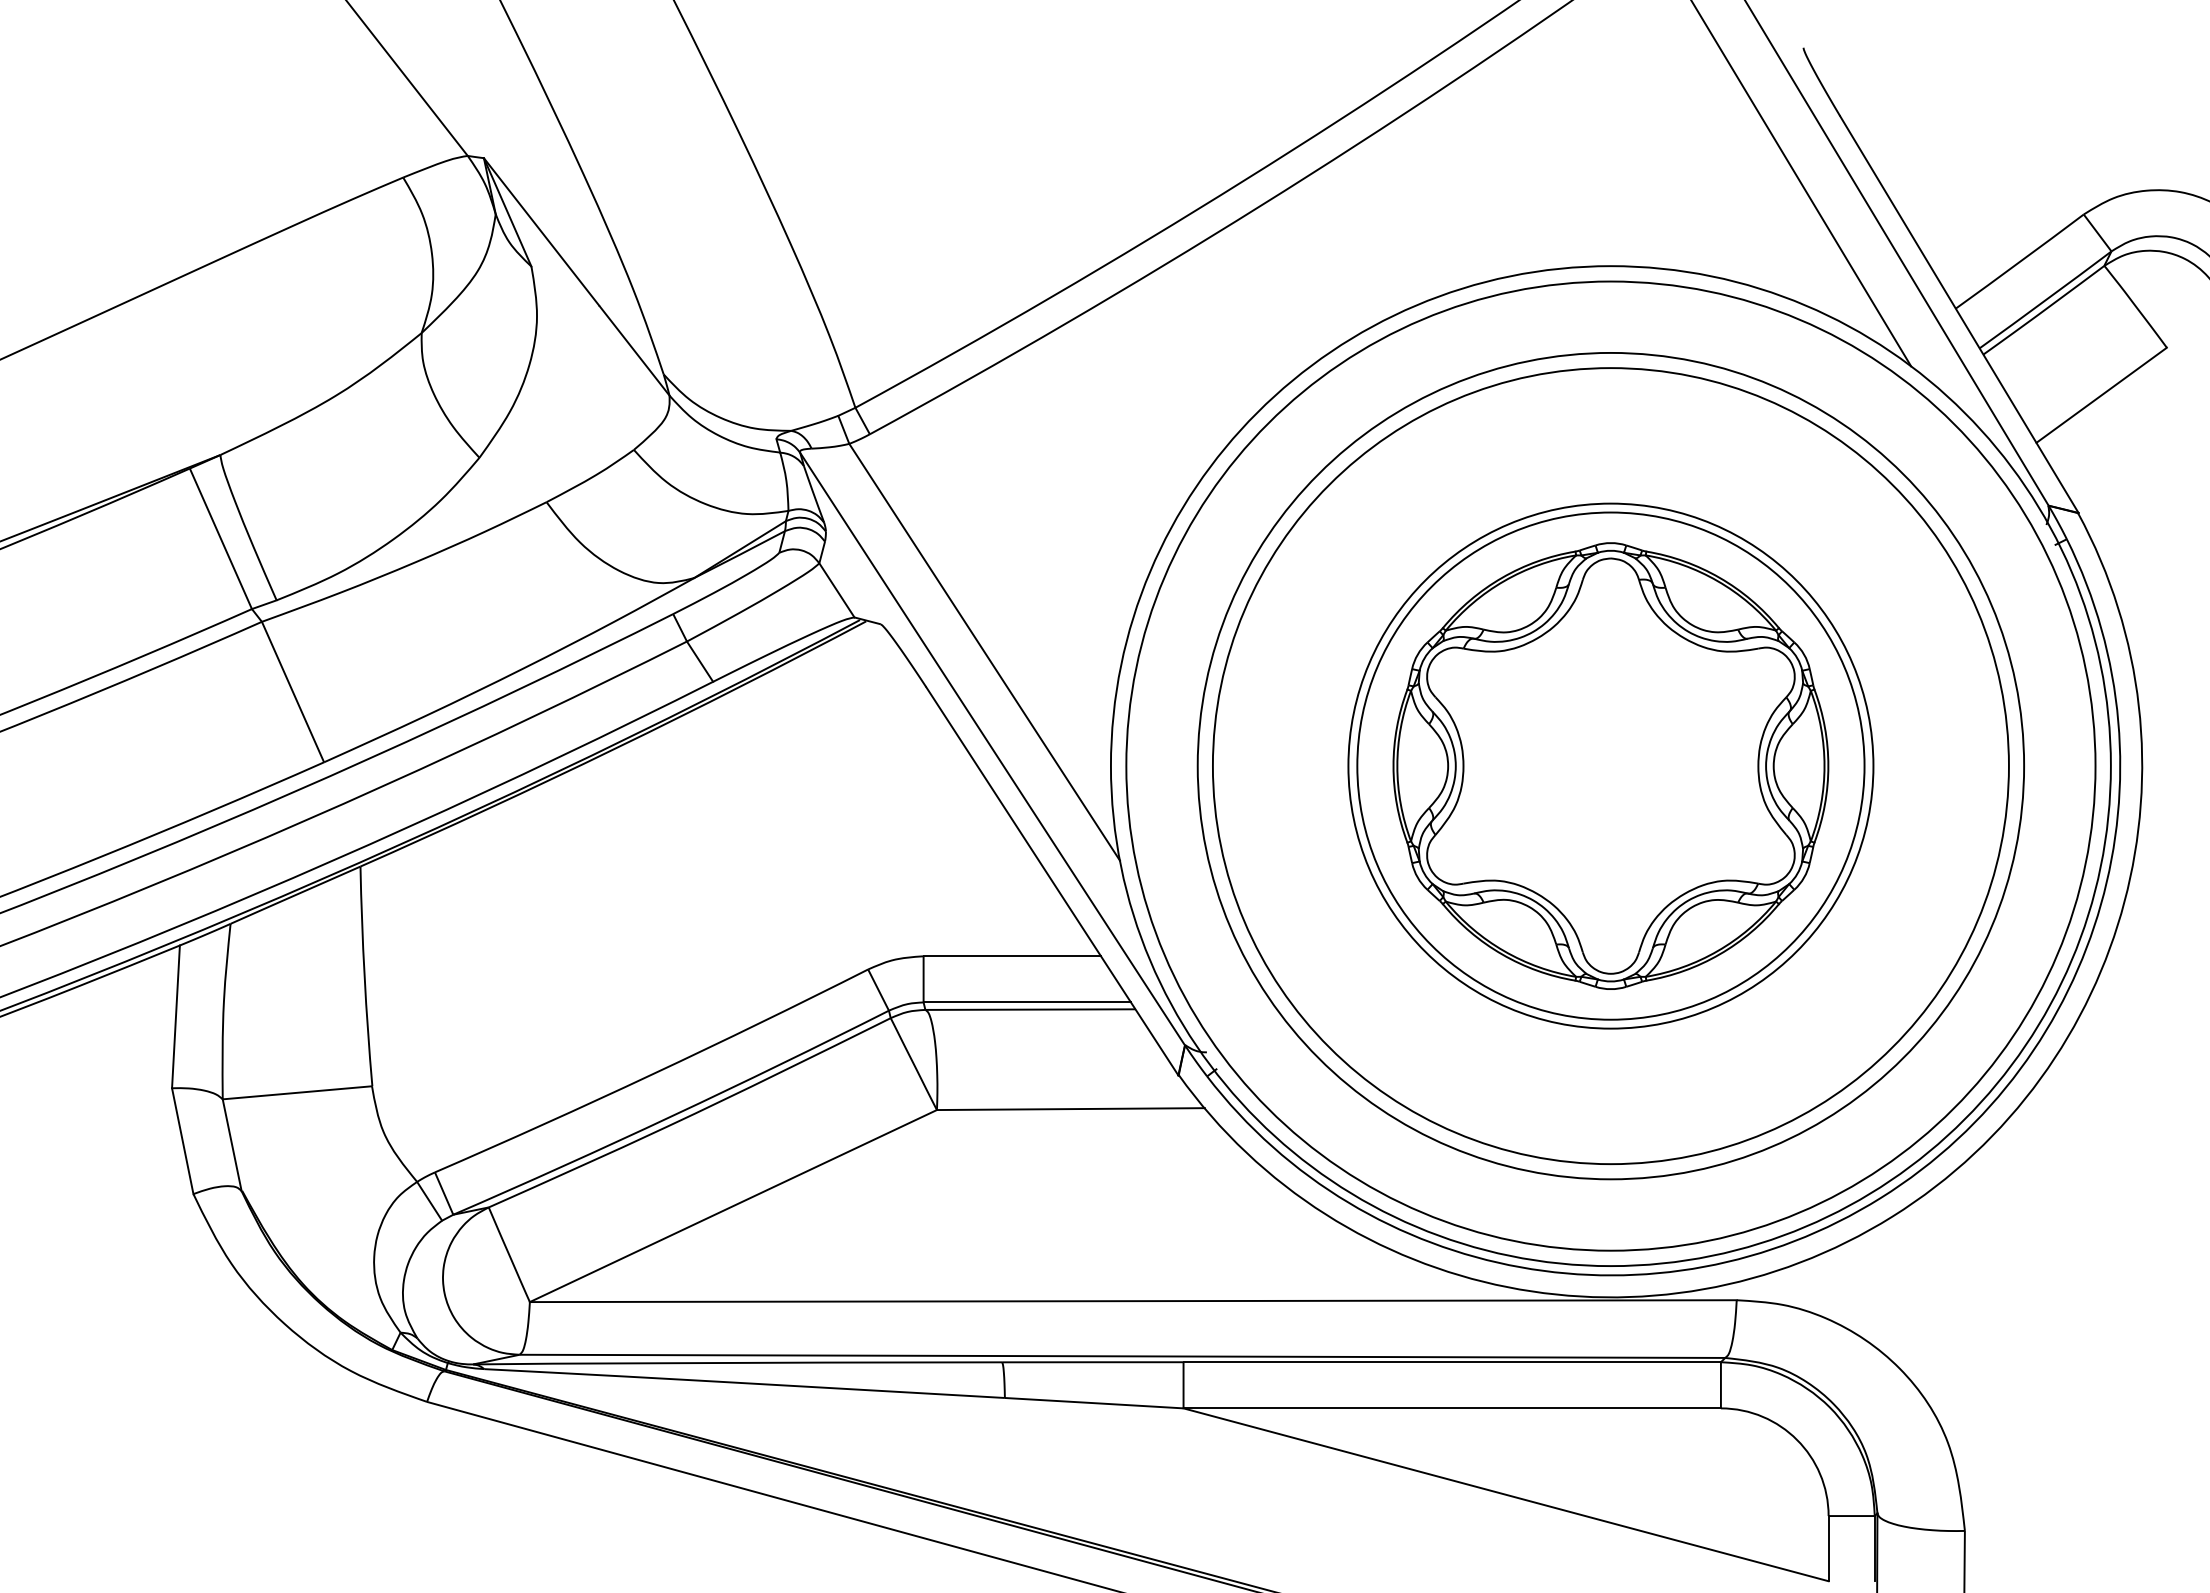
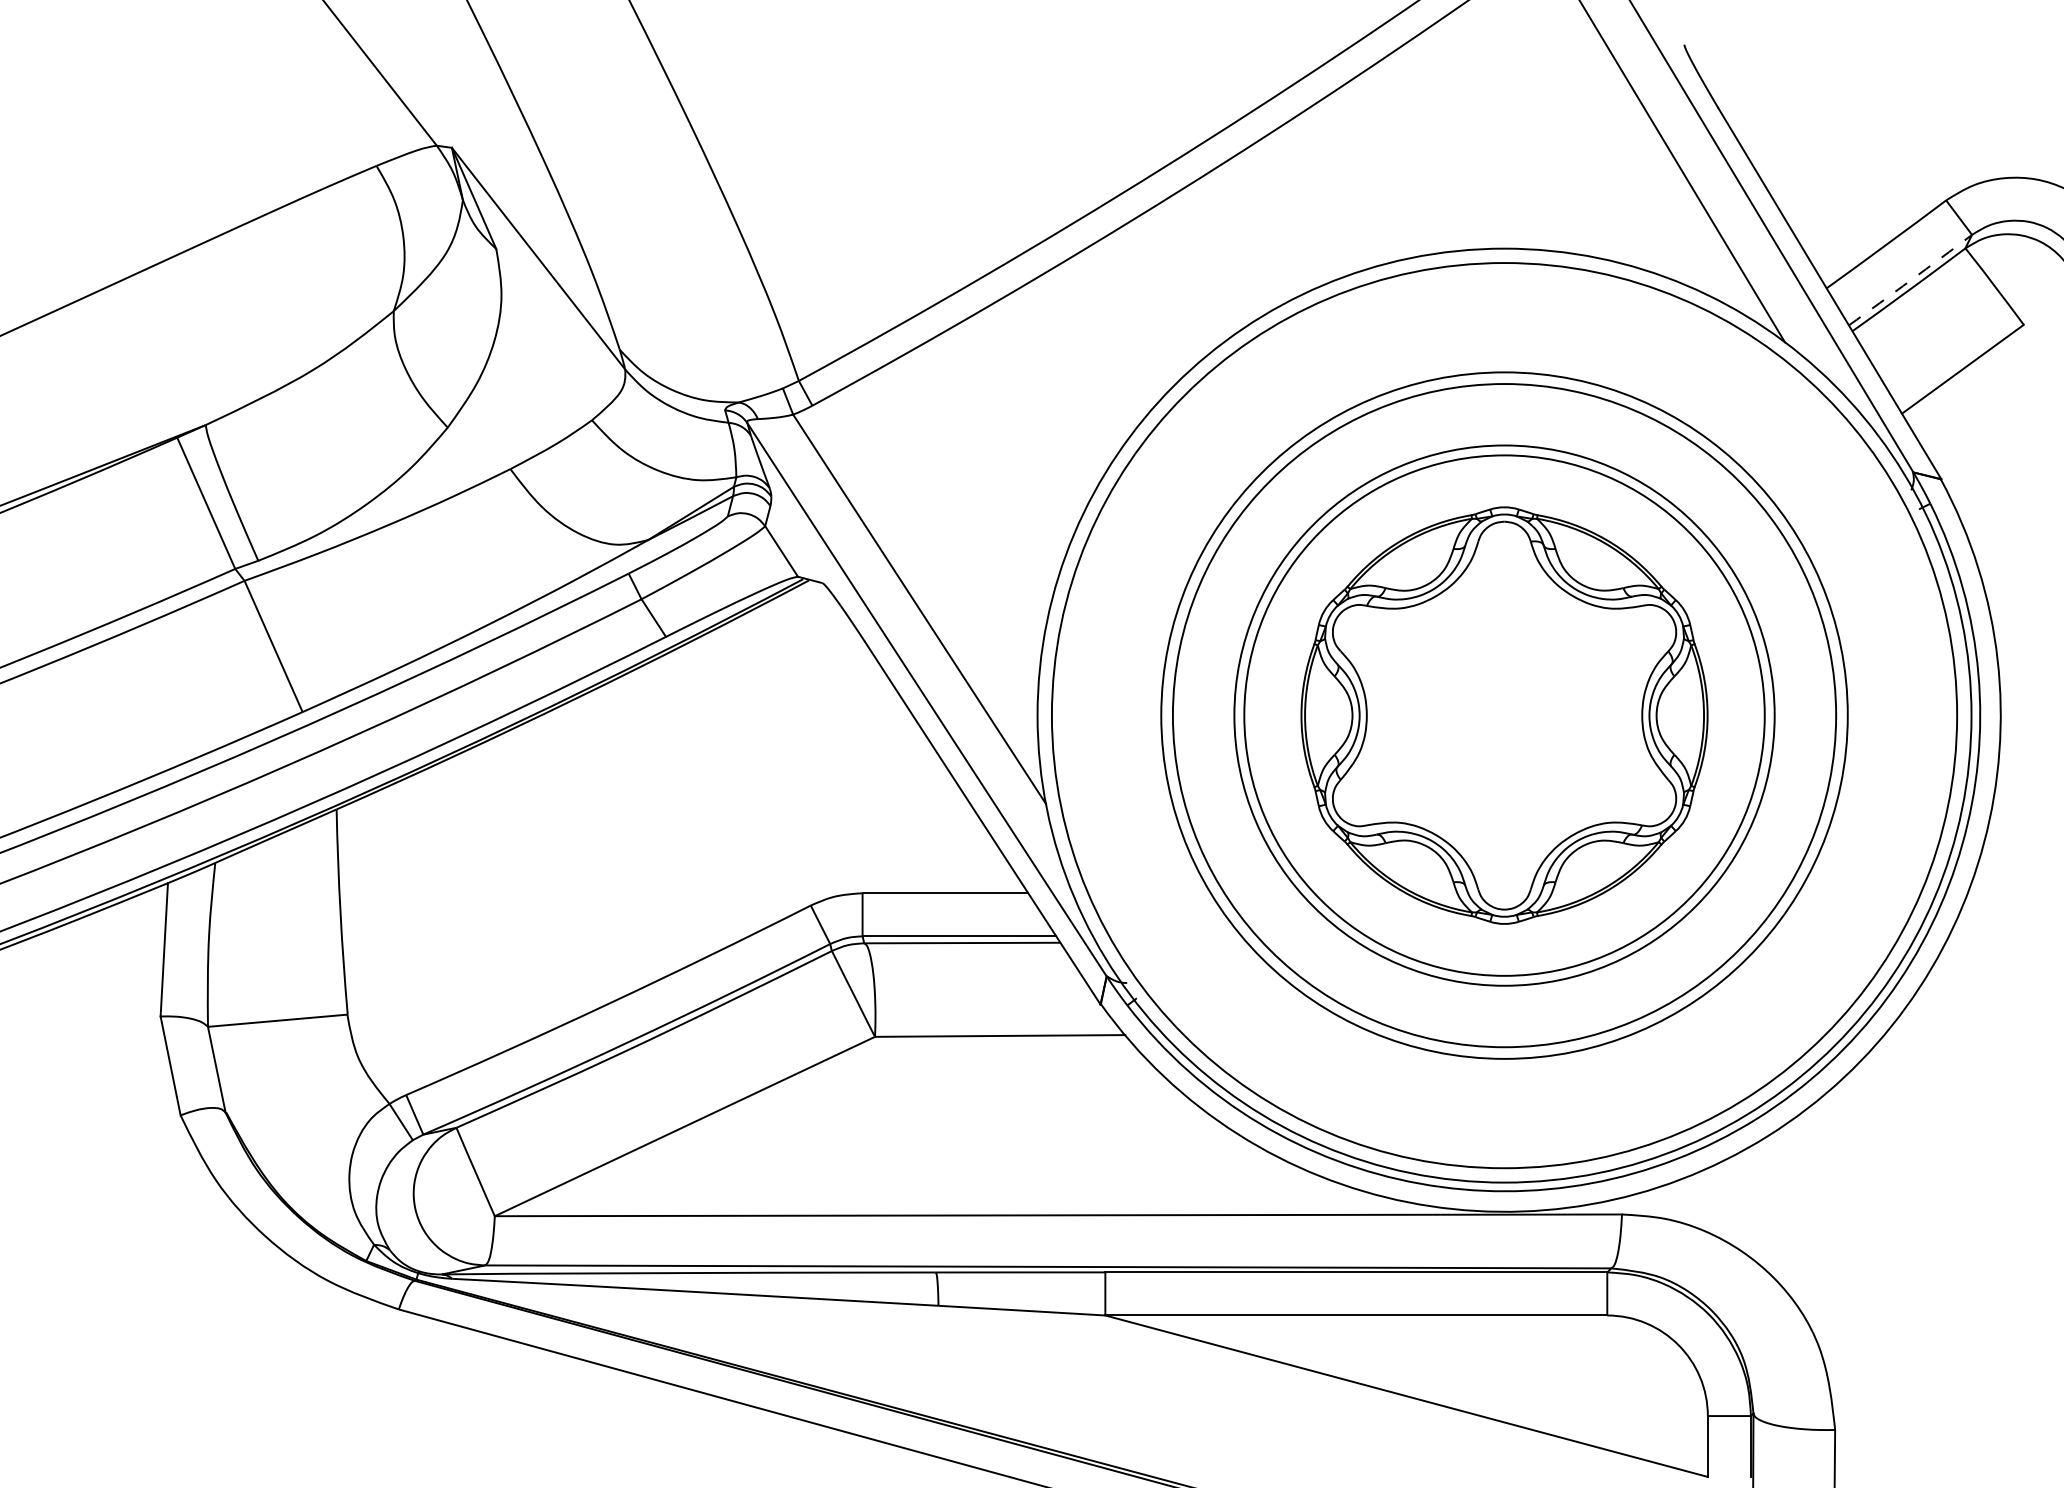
arc: (2045, 300) -> (1910, 280), solid -> dashed
circle: (1610, 765) -> (1504, 715), size x0.7
circle: (1610, 765) -> (1504, 715), size x1.4
circle: (1610, 765) -> (1504, 715), size x1.4
circle: (1610, 766) -> (1504, 715), size x0.7

